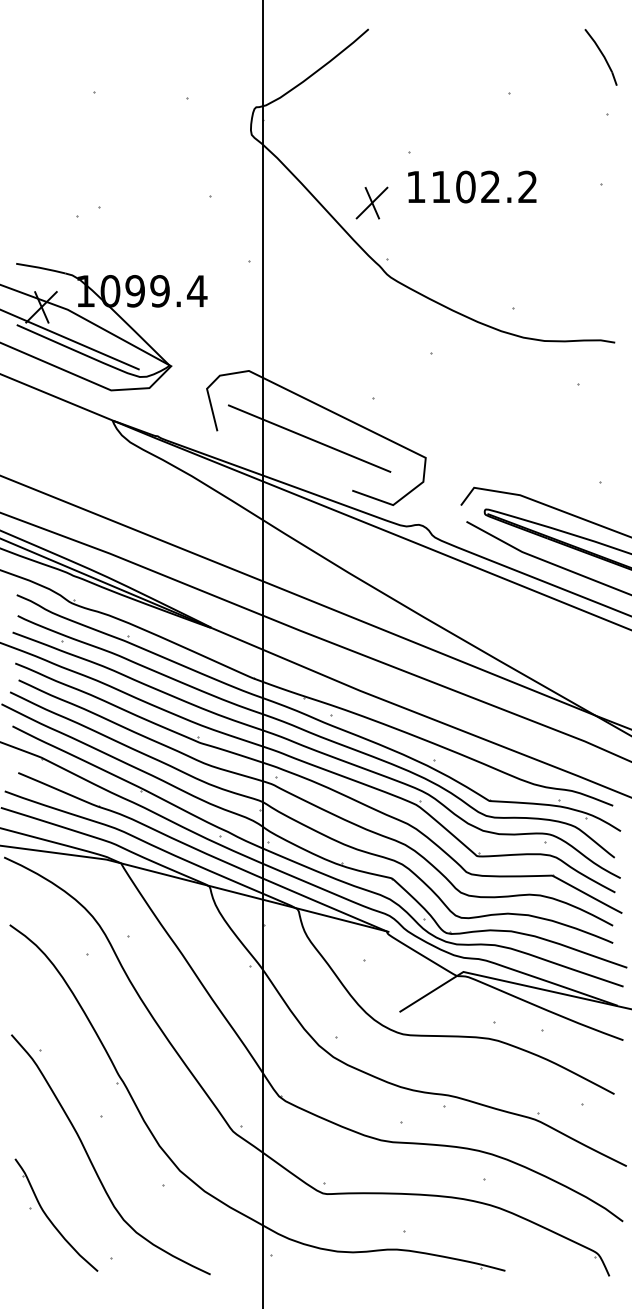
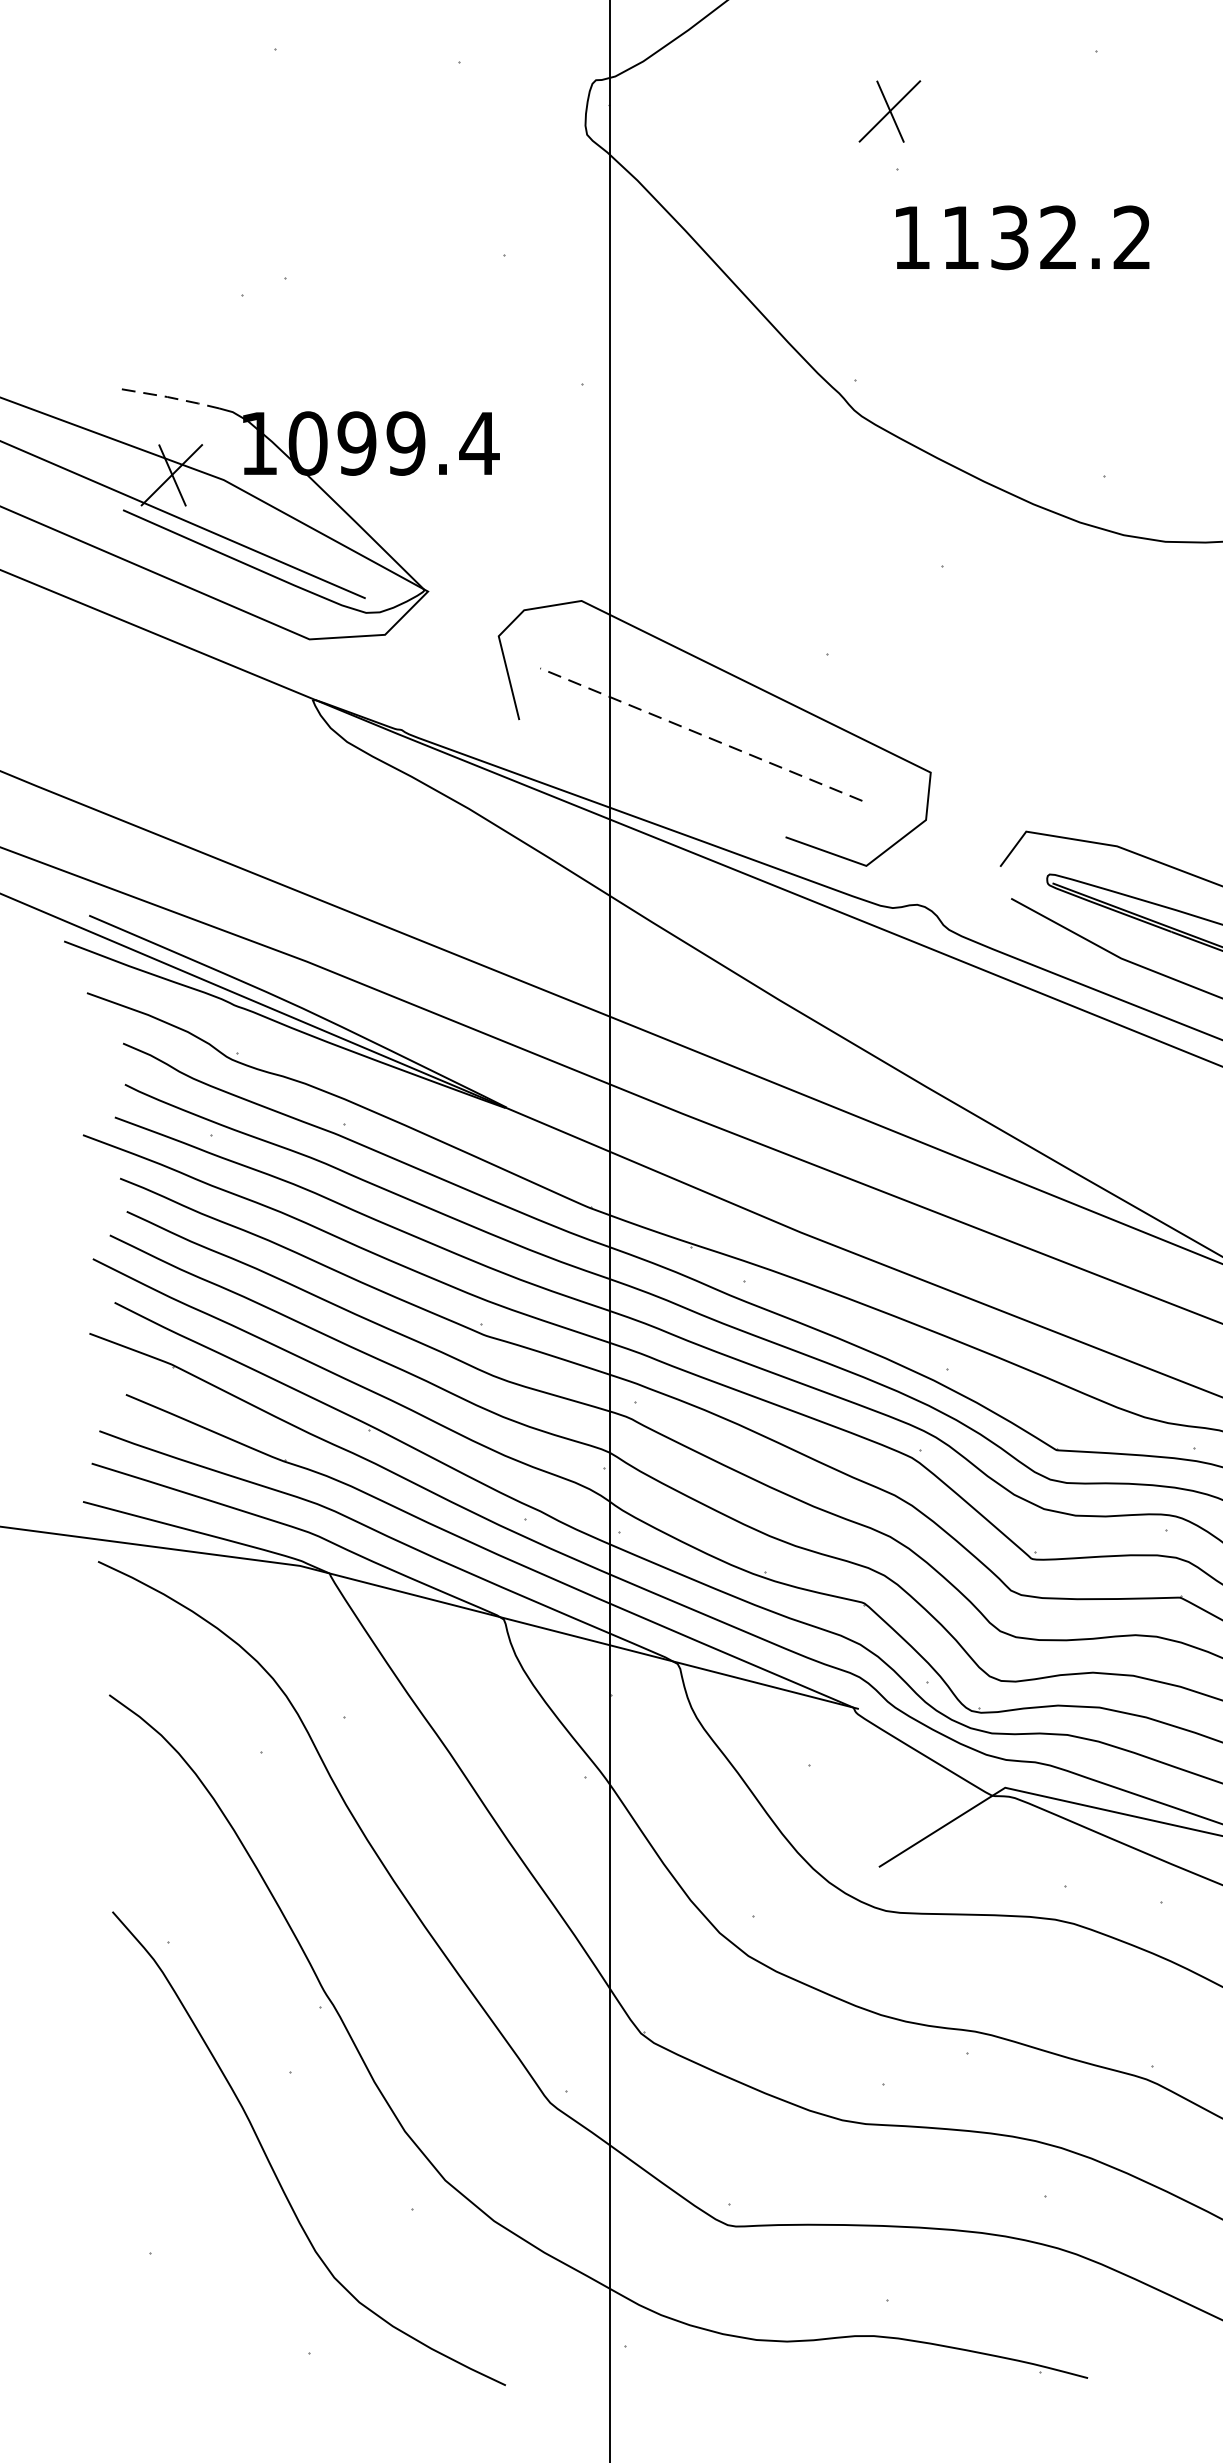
text: (465, 186) -> (1009, 236), 1102.2 -> 1132.2
part: (371, 202) -> (888, 110), moved
line: (41, 268) -> (171, 398), solid -> dashed
line: (309, 438) -> (701, 734), solid -> dashed
part: (50, 1219) -> (189, 2276), removed

